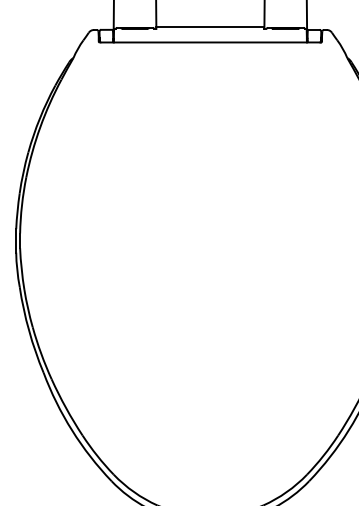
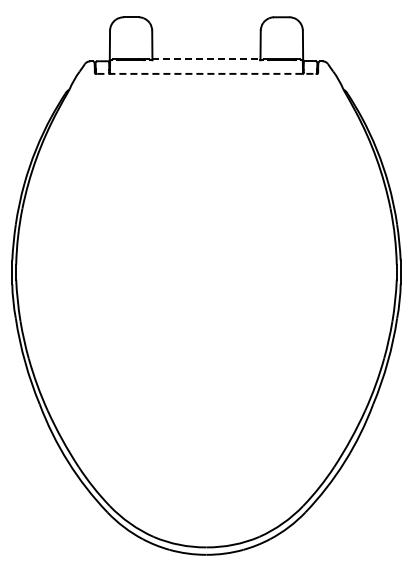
line: (210, 27) -> (206, 58), solid -> dashed
line: (210, 42) -> (206, 73), solid -> dashed

